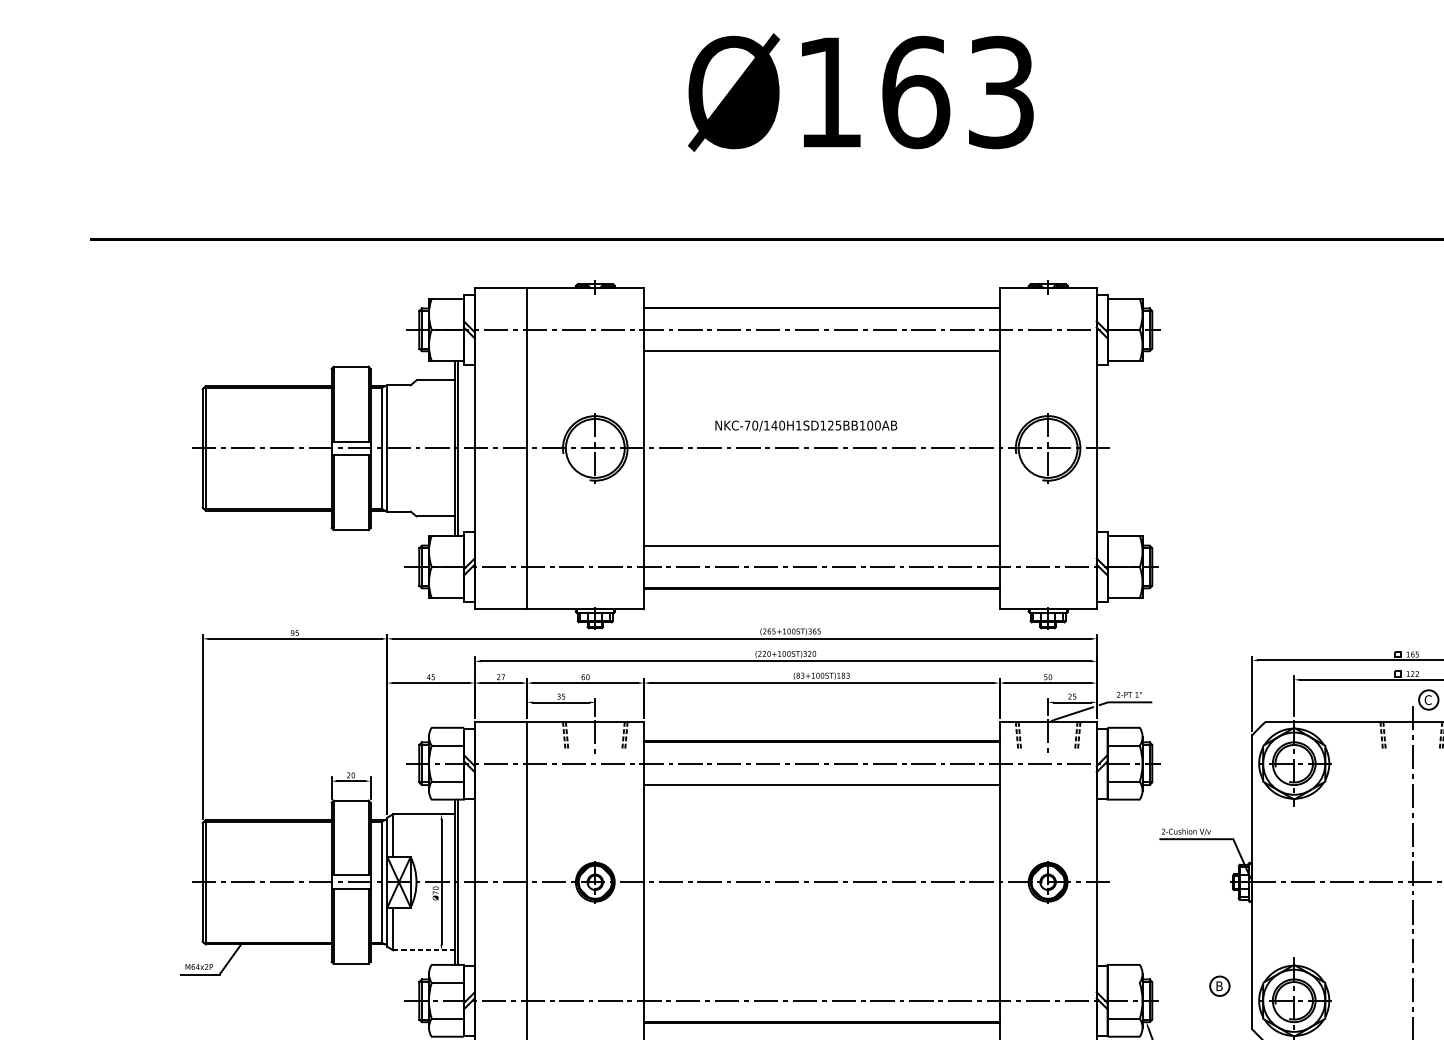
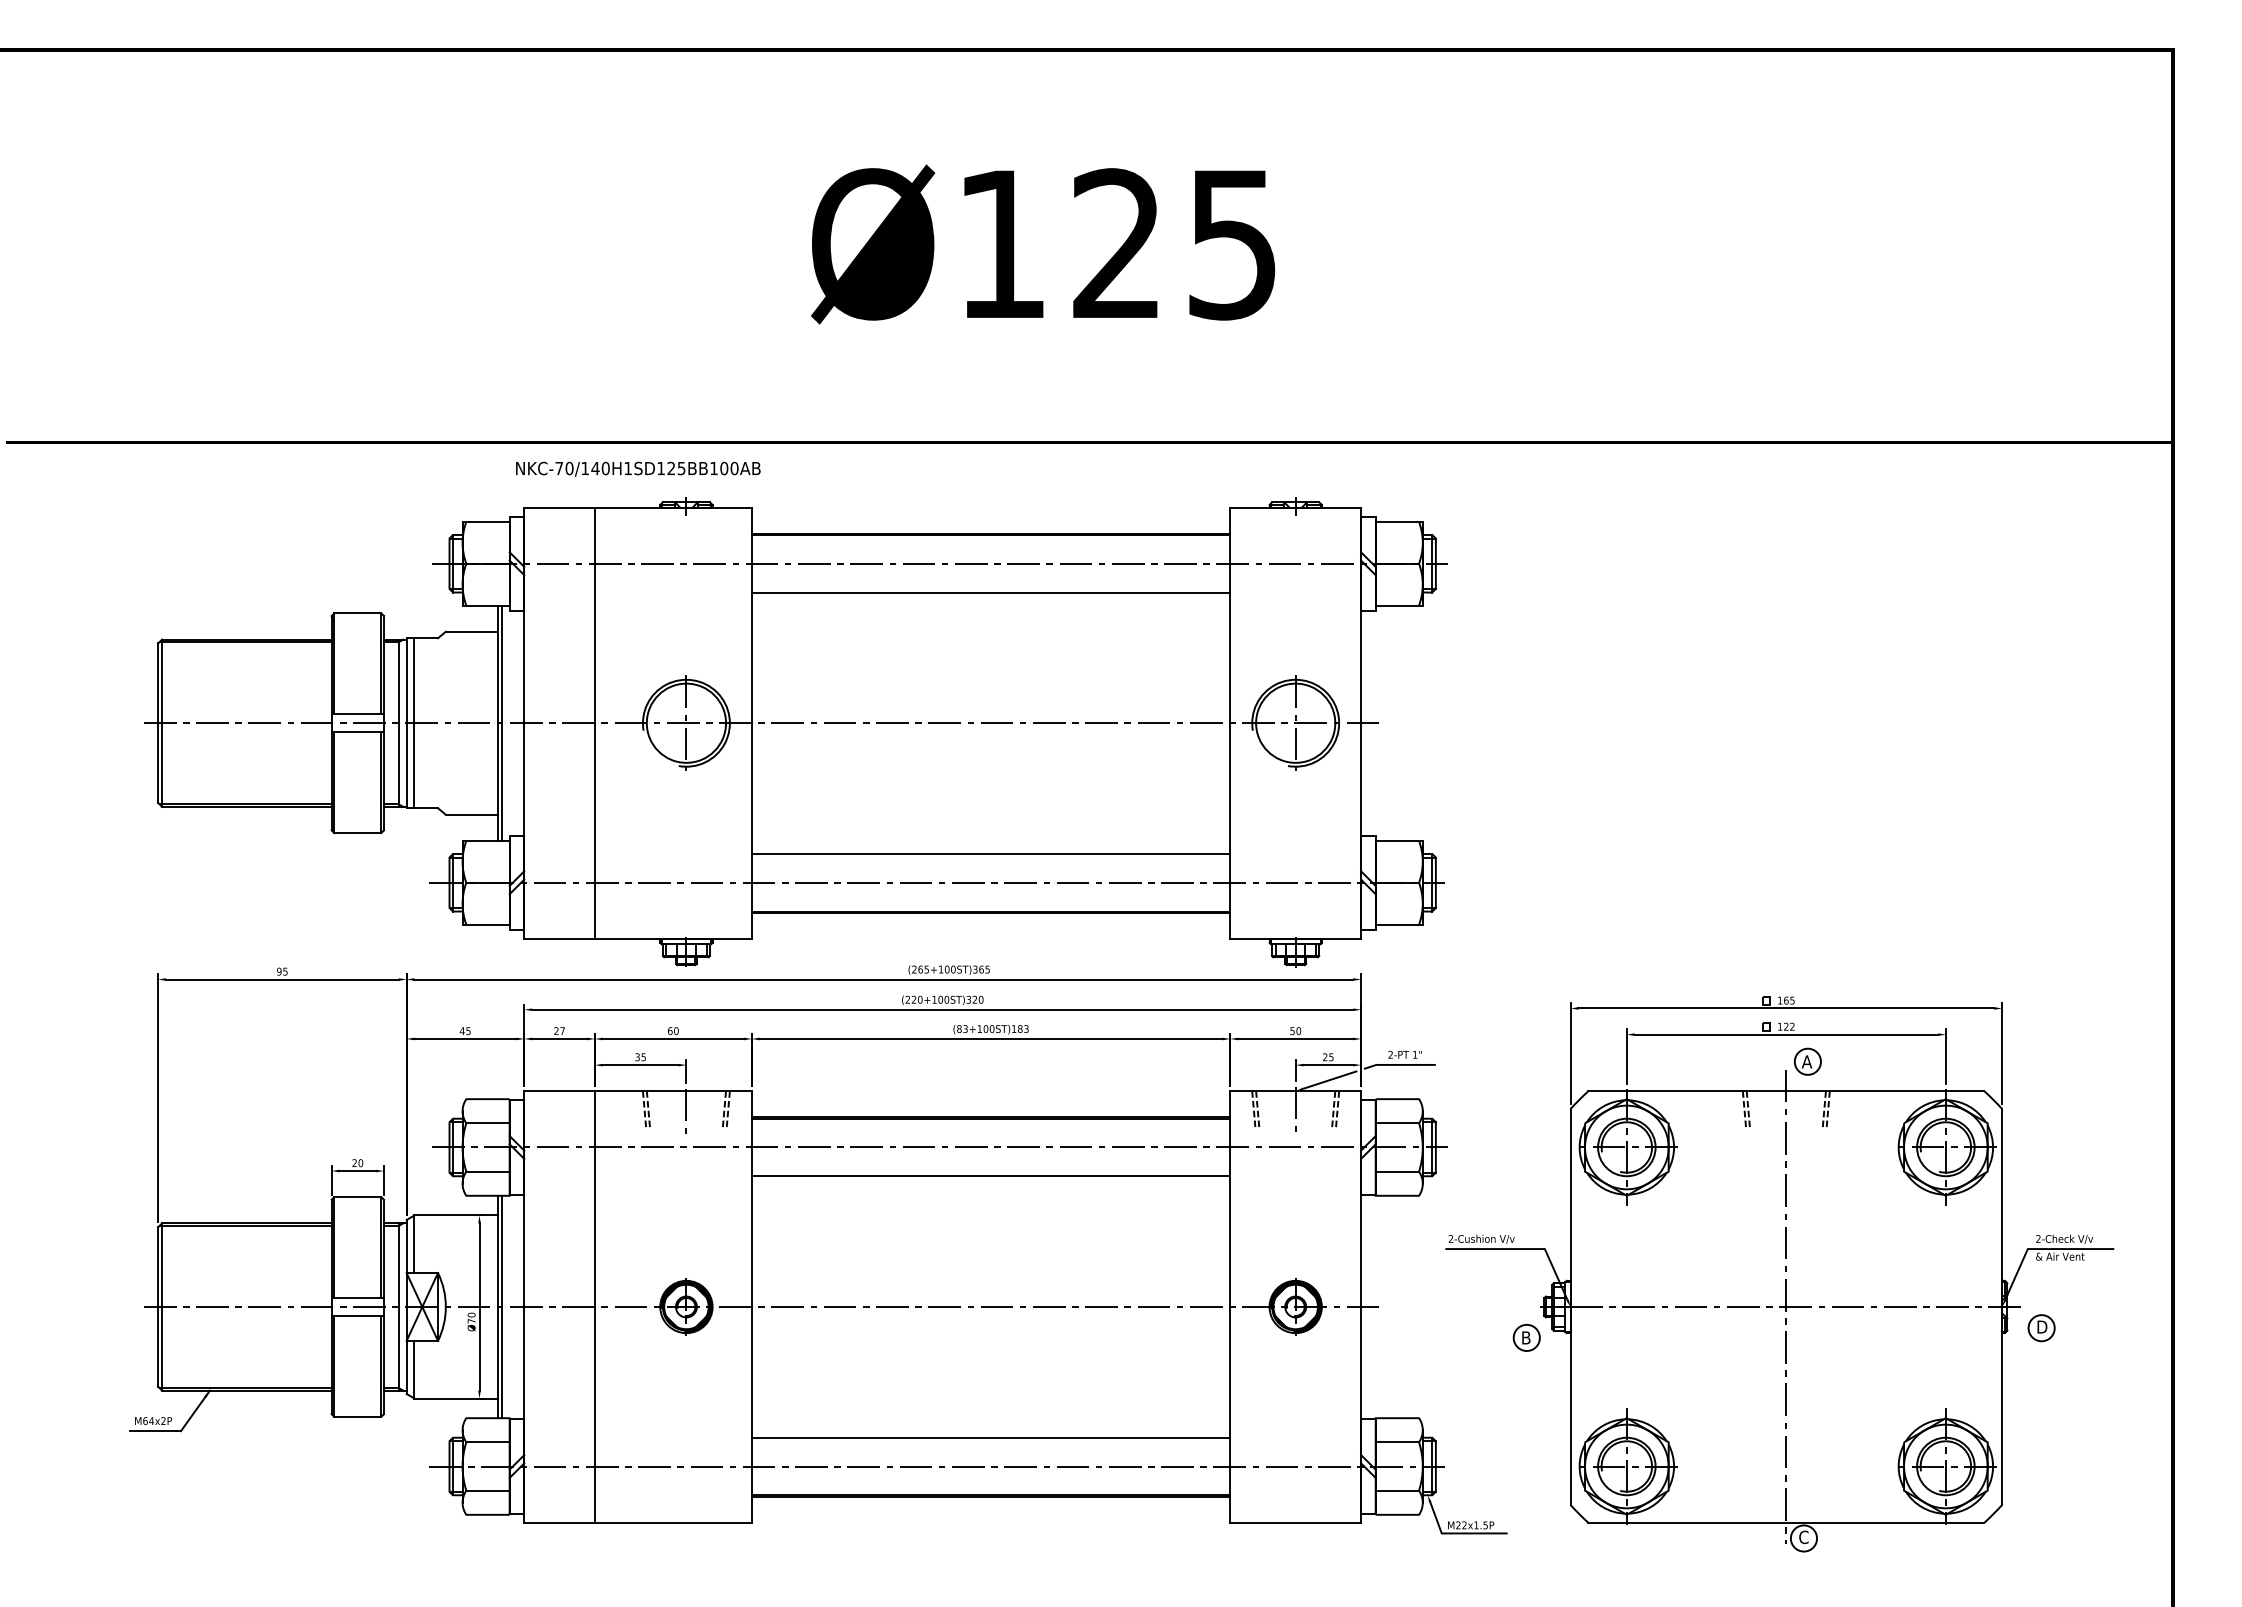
text: (958, 92) -> (1174, 244), Ø163 -> Ø125
text: (806, 425) -> (638, 468), moved
line: (393, 448) -> (414, 723), added
text: (1427, 699) -> (1806, 1061), C -> A
line: (424, 950) -> (456, 1398), dashed -> solid
line: (821, 979) -> (990, 1437), added
line: (1123, 982) -> (1397, 1442), added
part: (1219, 985) -> (1526, 1337), moved

